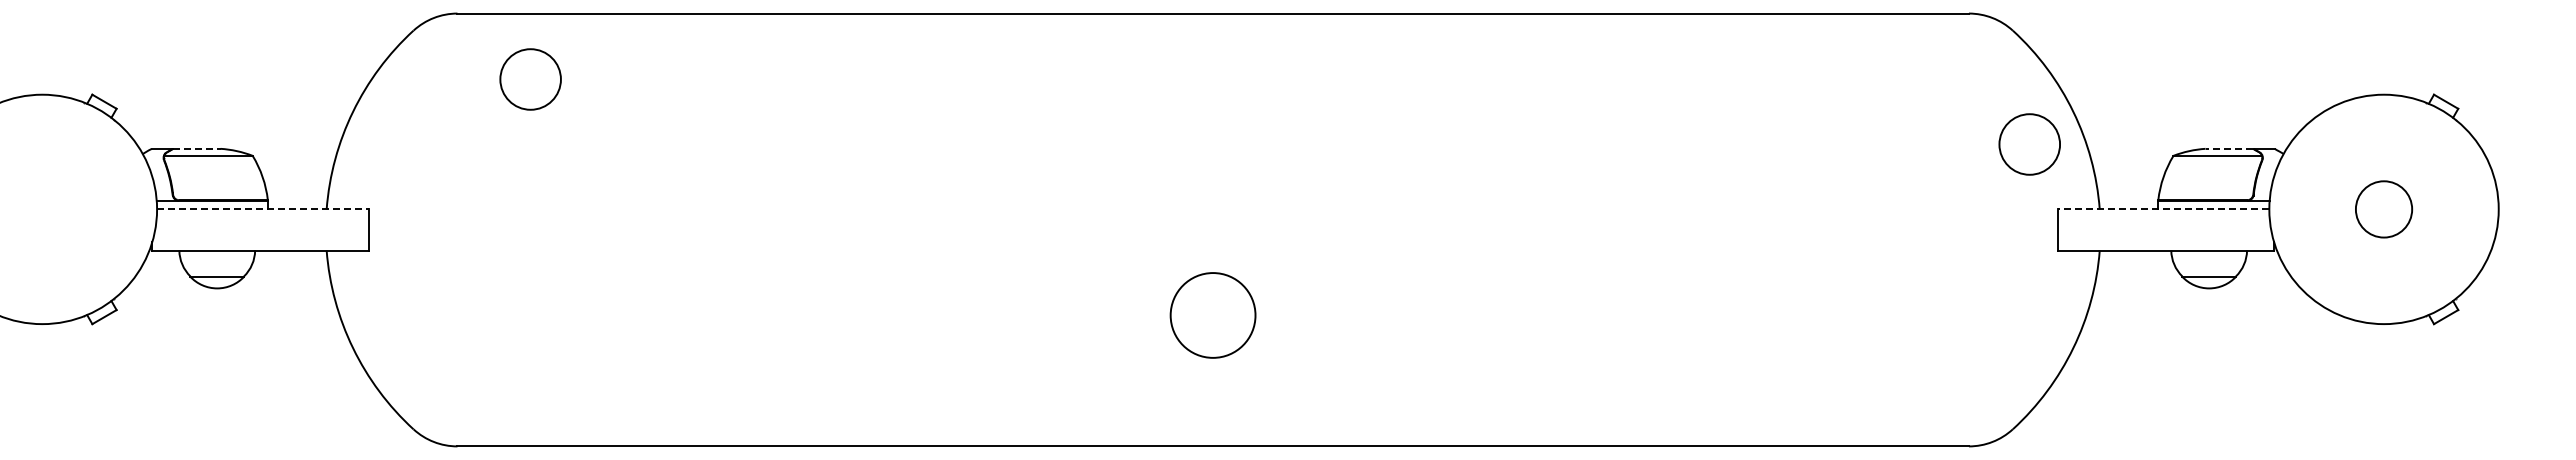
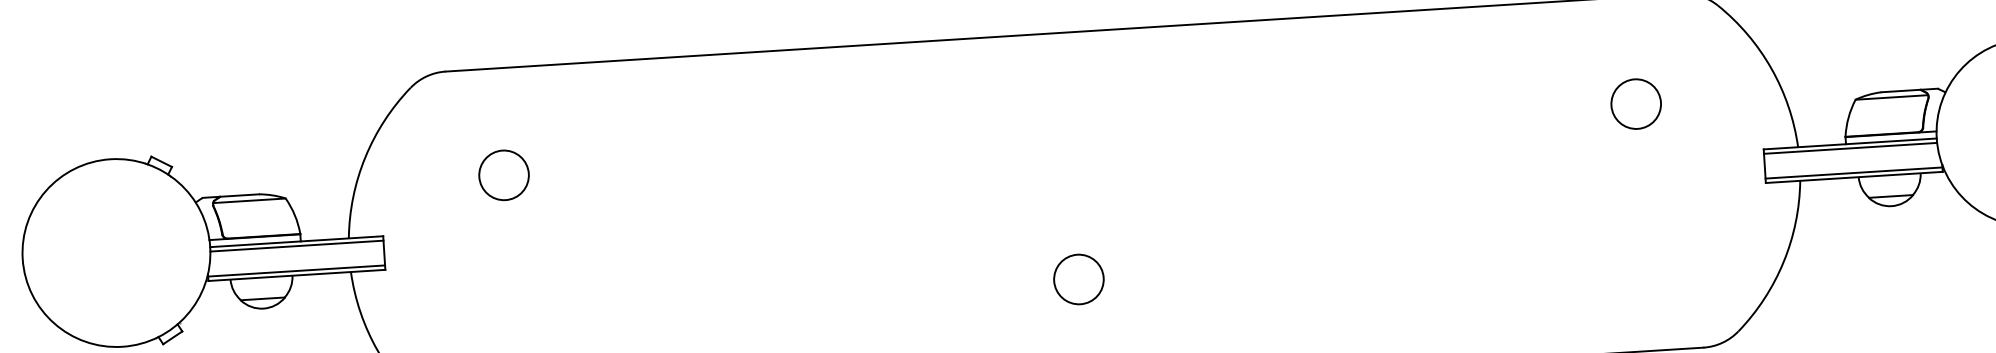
circle: (530, 79) -> (503, 175), moved
circle: (2029, 144) -> (1636, 104), moved
line: (197, 148) -> (240, 195), dashed -> solid
line: (2229, 148) -> (1901, 90), dashed -> solid
line: (262, 209) -> (296, 241), dashed -> solid
line: (2163, 209) -> (1850, 144), dashed -> solid
line: (262, 214) -> (296, 245), added
line: (2163, 214) -> (1850, 148), added
line: (260, 245) -> (296, 271), added
line: (2165, 245) -> (1853, 173), added
circle: (1213, 315) -> (1079, 279), size x0.71

